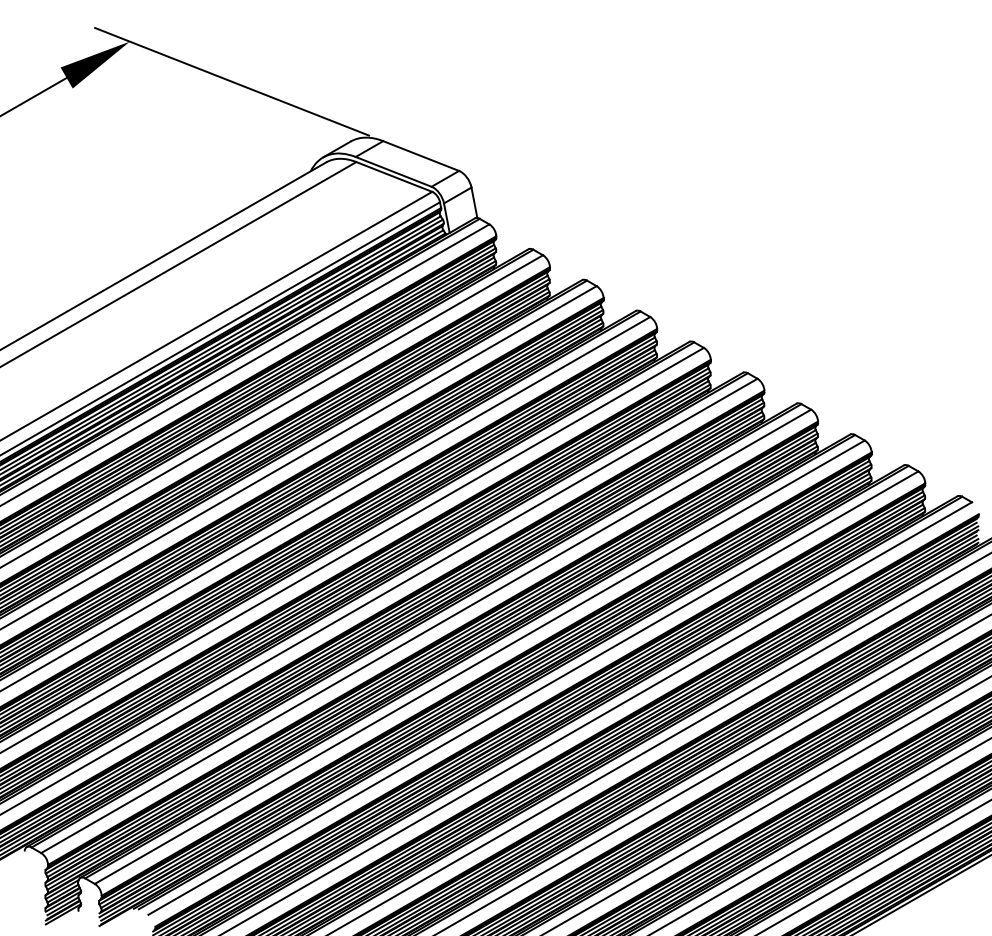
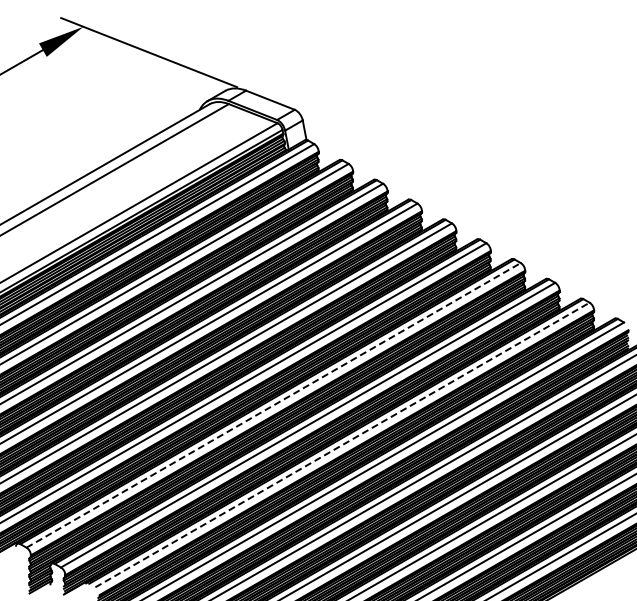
line: (427, 631) -> (274, 405), solid -> dashed
line: (533, 692) -> (342, 444), solid -> dashed

